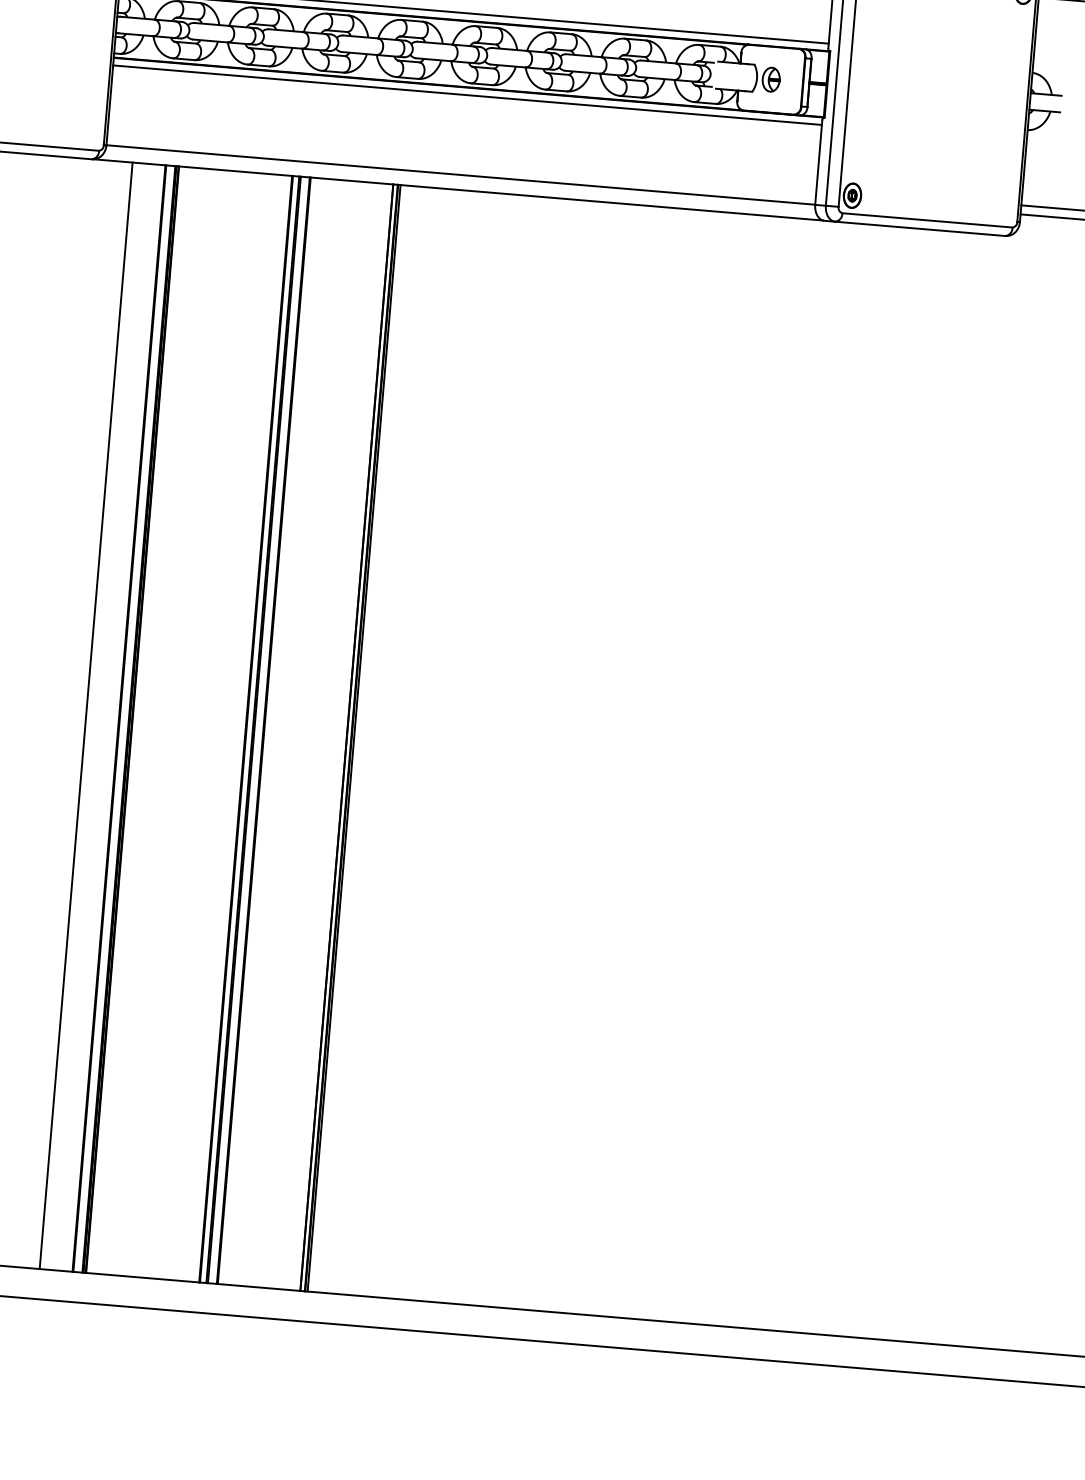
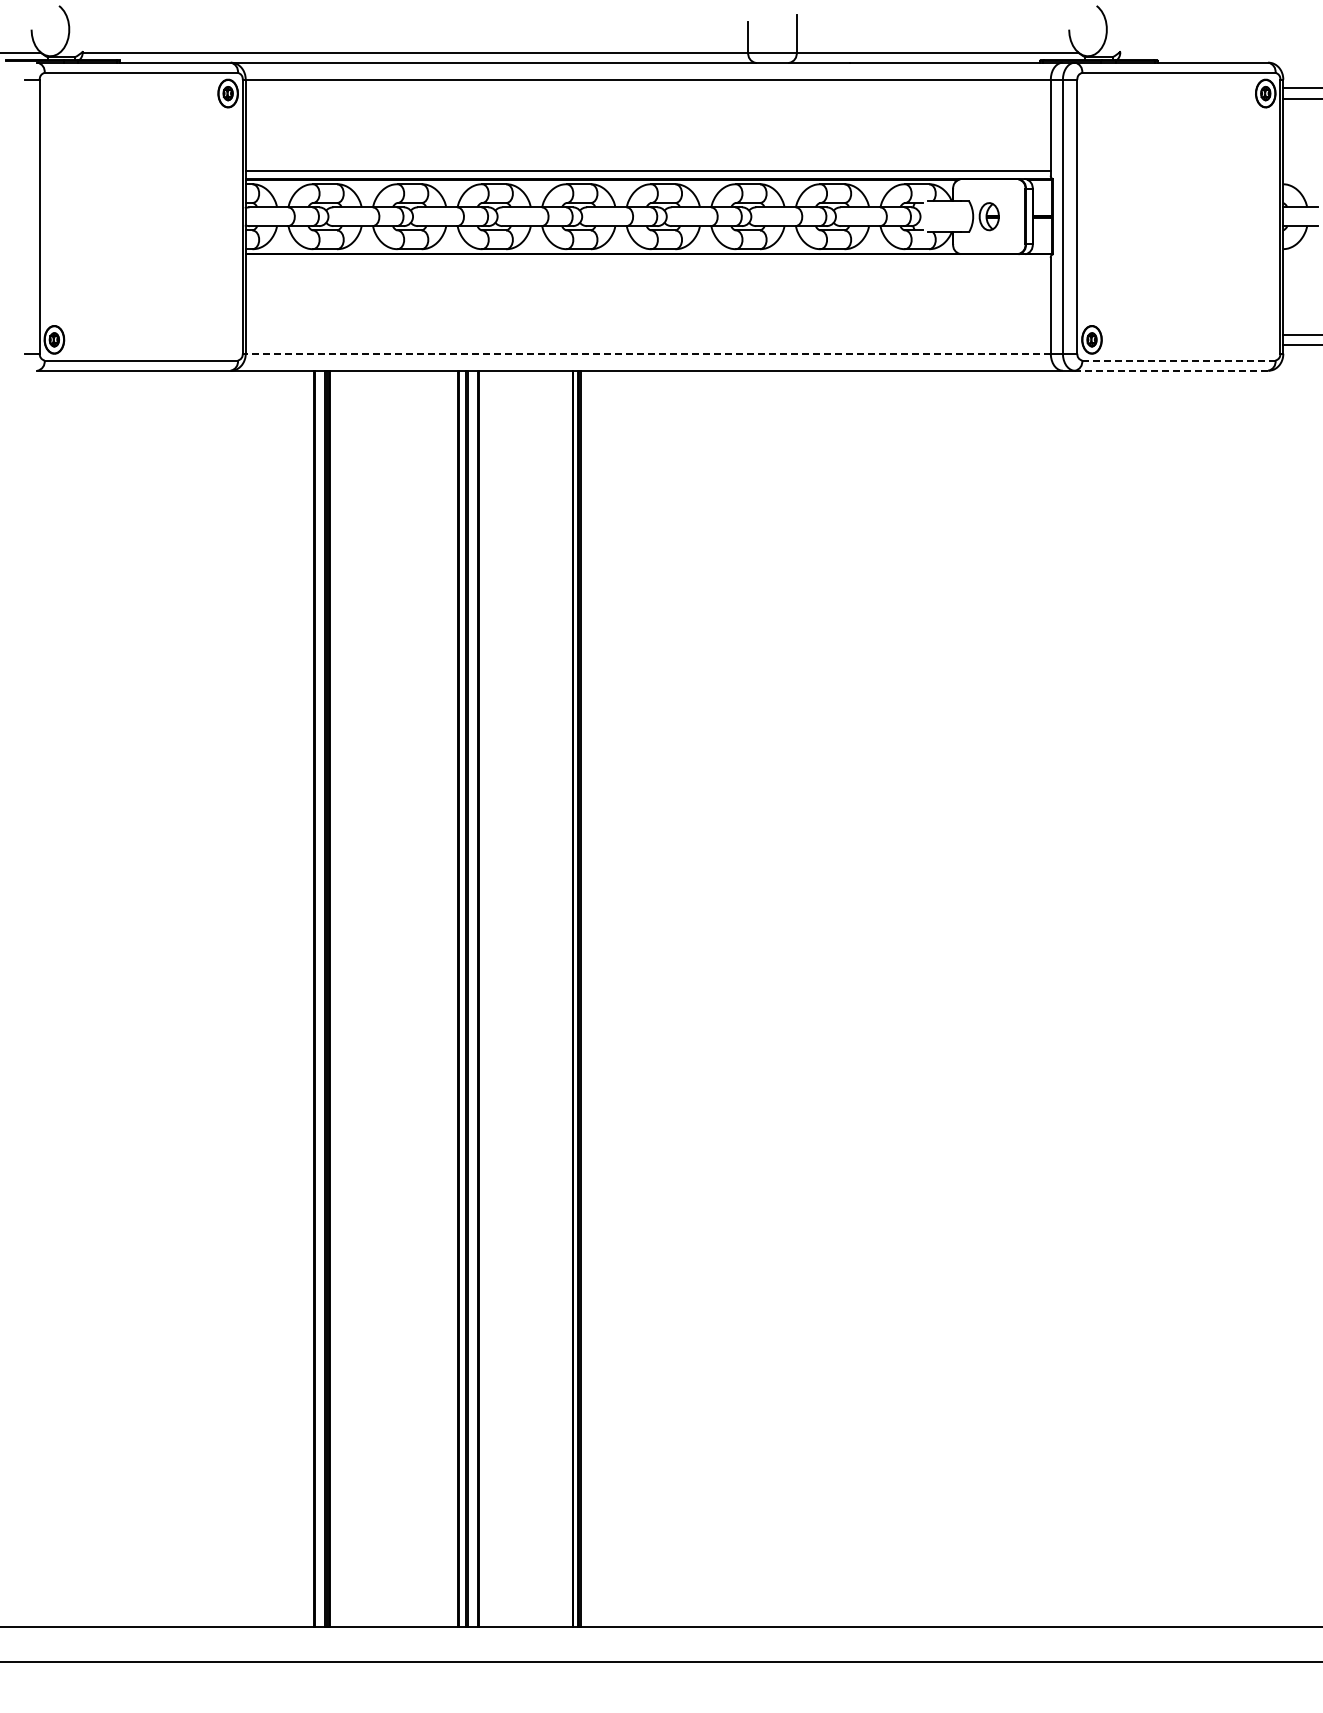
line: (466, 94) -> (647, 262), removed
line: (461, 174) -> (648, 353), solid -> dashed
line: (927, 220) -> (1178, 360), solid -> dashed
line: (920, 228) -> (1171, 370), solid -> dashed
line: (85, 715) -> (276, 998), removed

